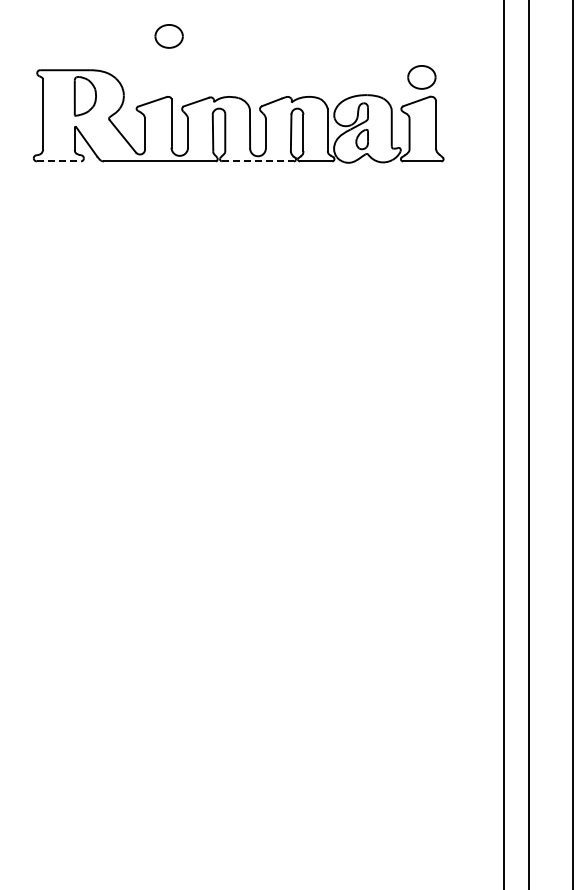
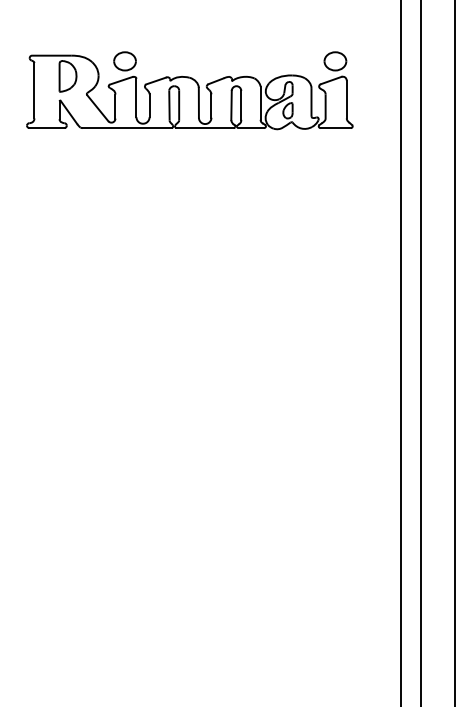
part: (168, 36) -> (124, 61), moved
line: (59, 161) -> (47, 128), dashed -> solid
line: (258, 161) -> (205, 128), dashed -> solid

